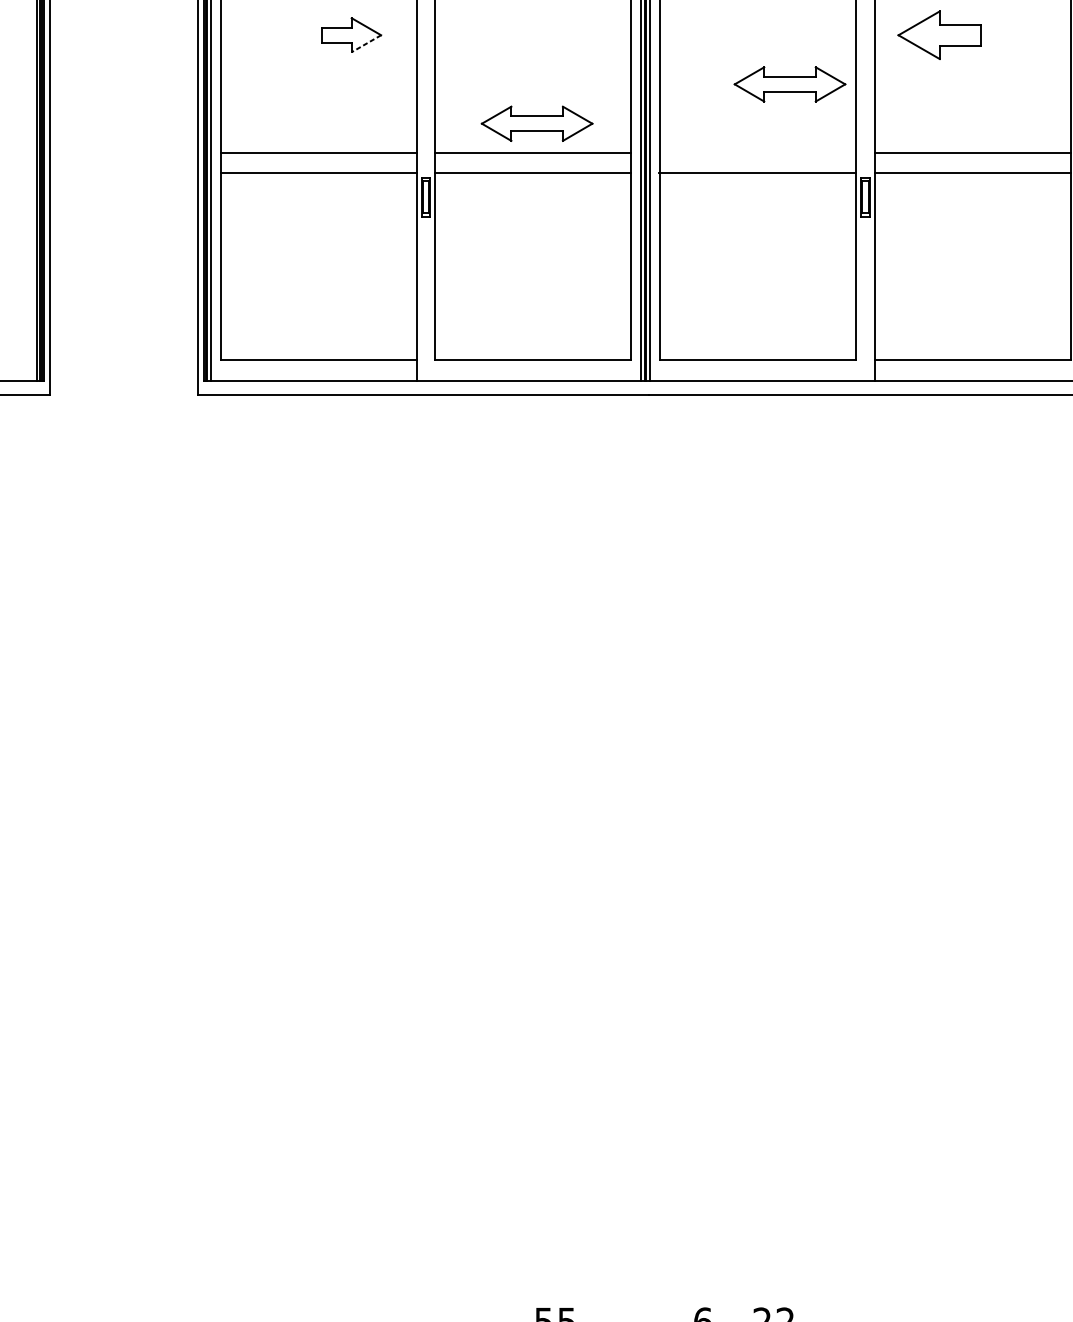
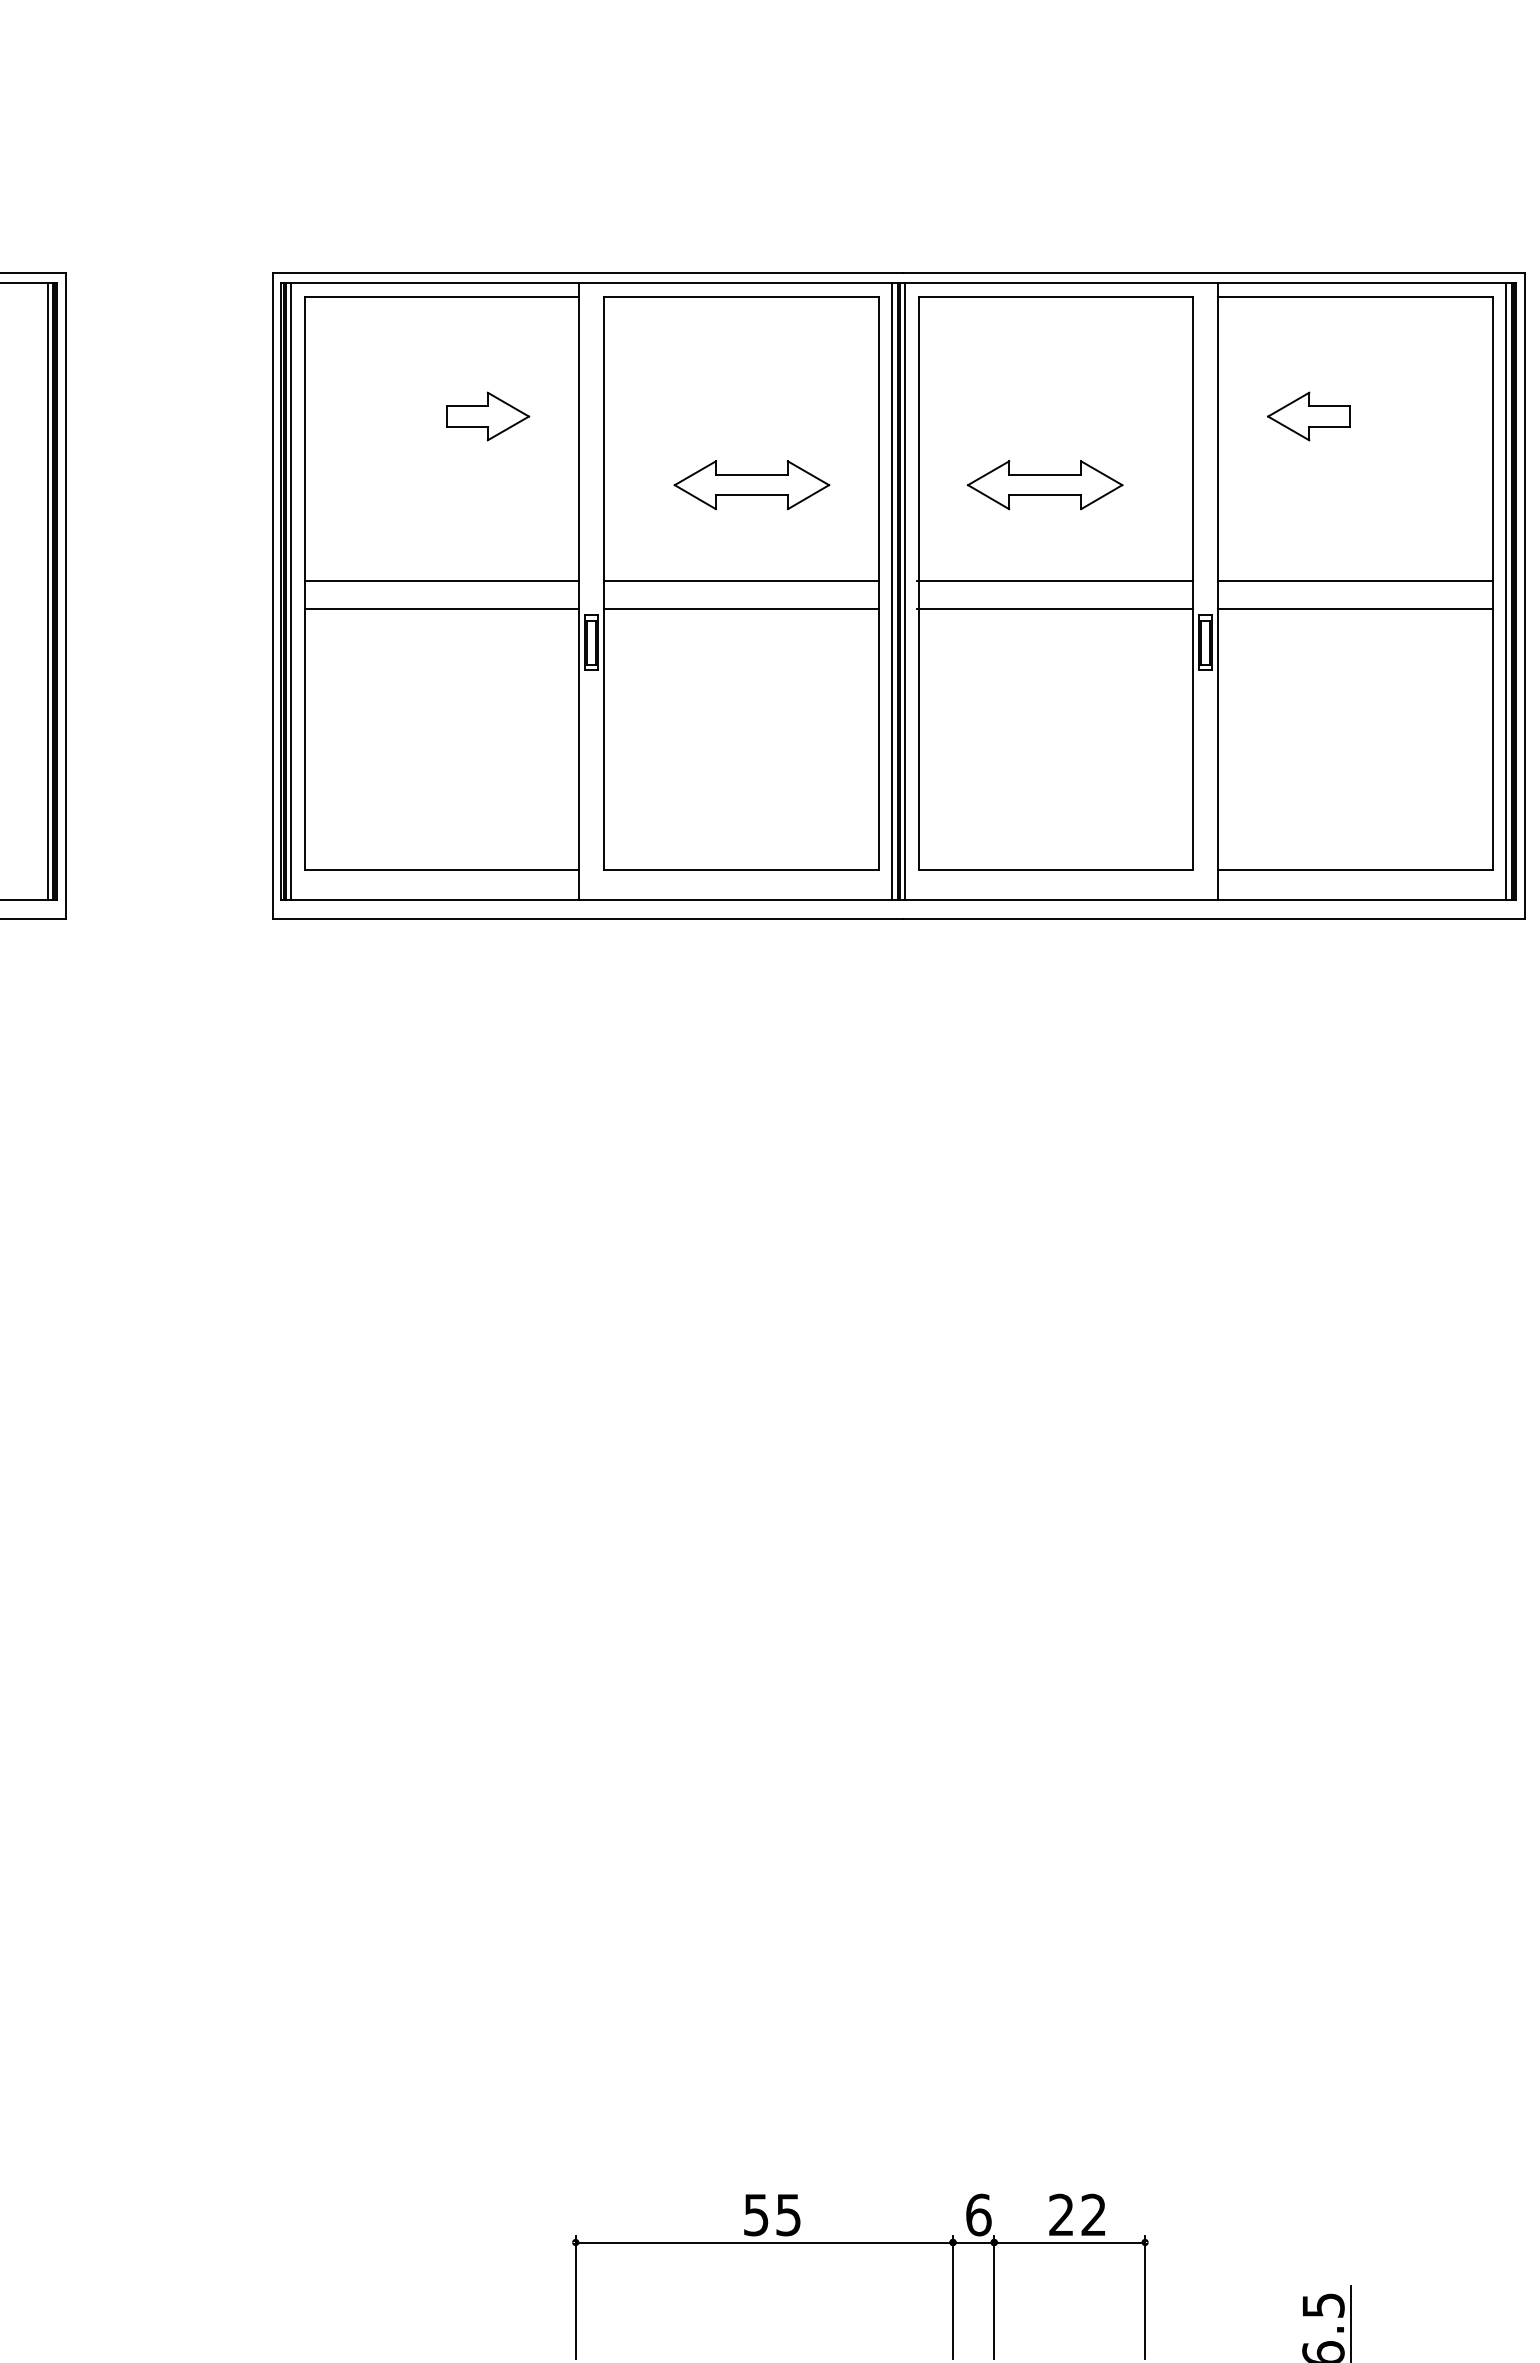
part: (939, 35) -> (1308, 416), size x0.71
line: (366, 43) -> (508, 428), dashed -> solid
part: (789, 84) -> (1044, 485), moved
part: (536, 123) -> (751, 485), moved
line: (757, 153) -> (1054, 581), added

